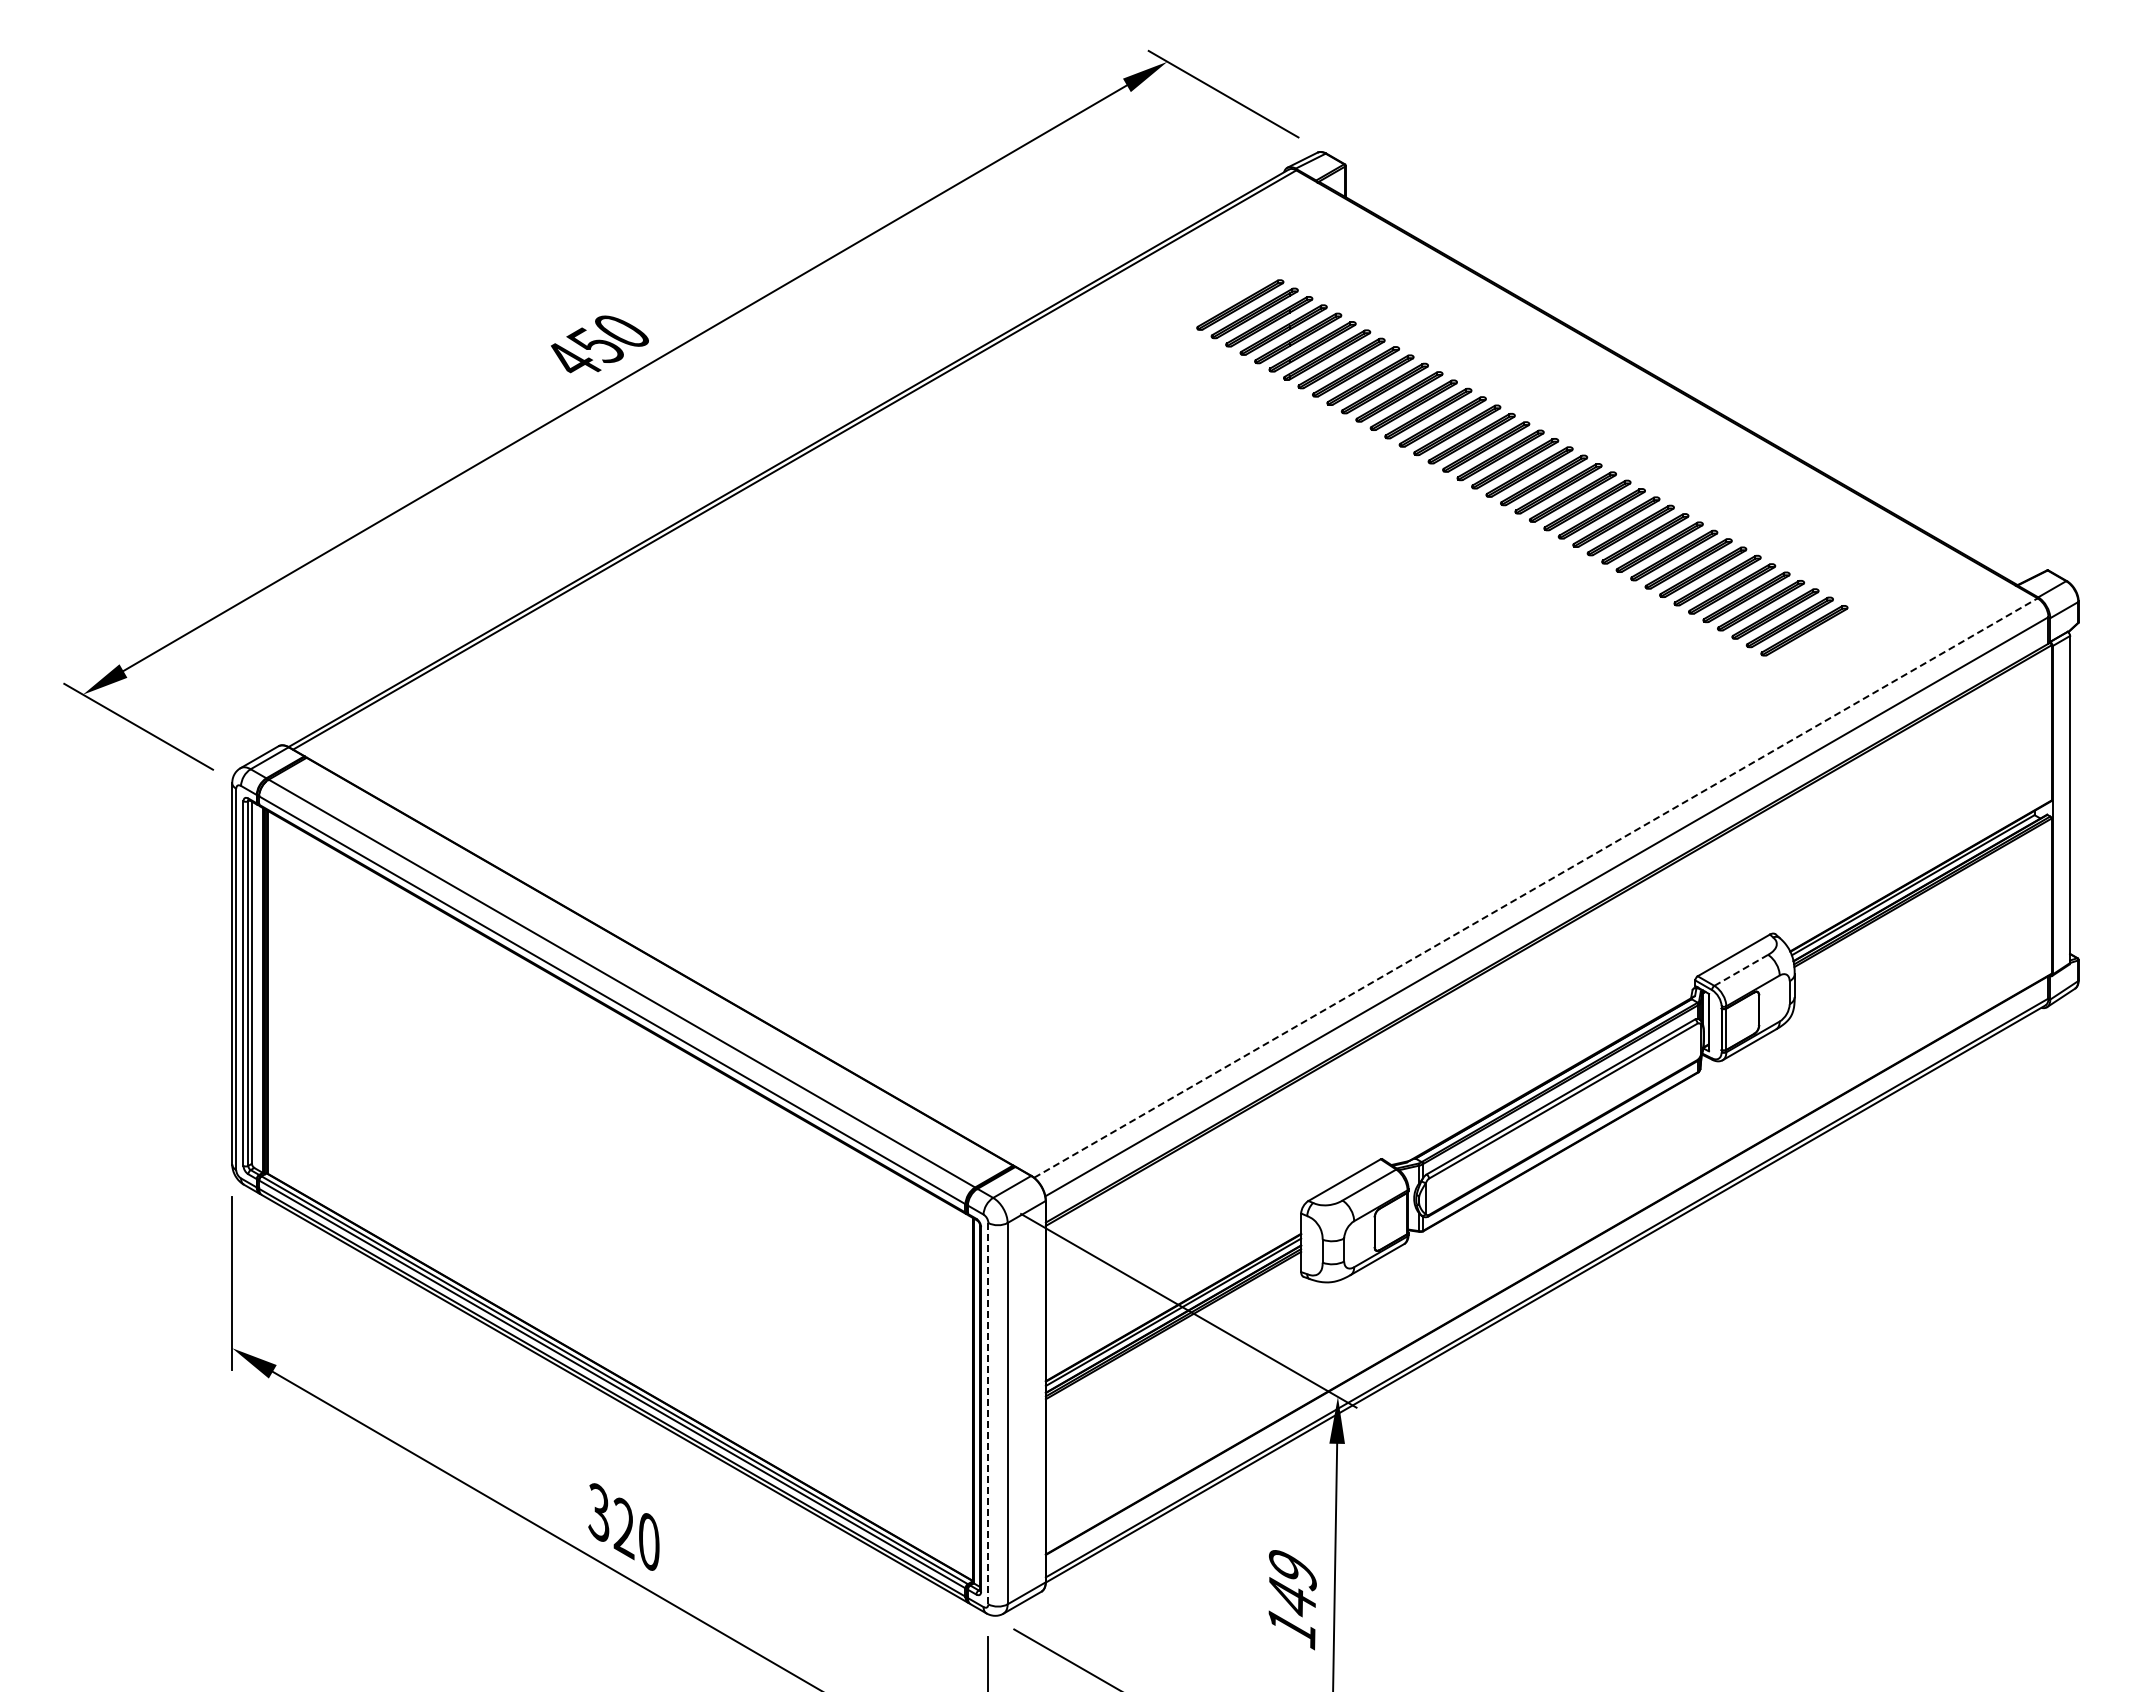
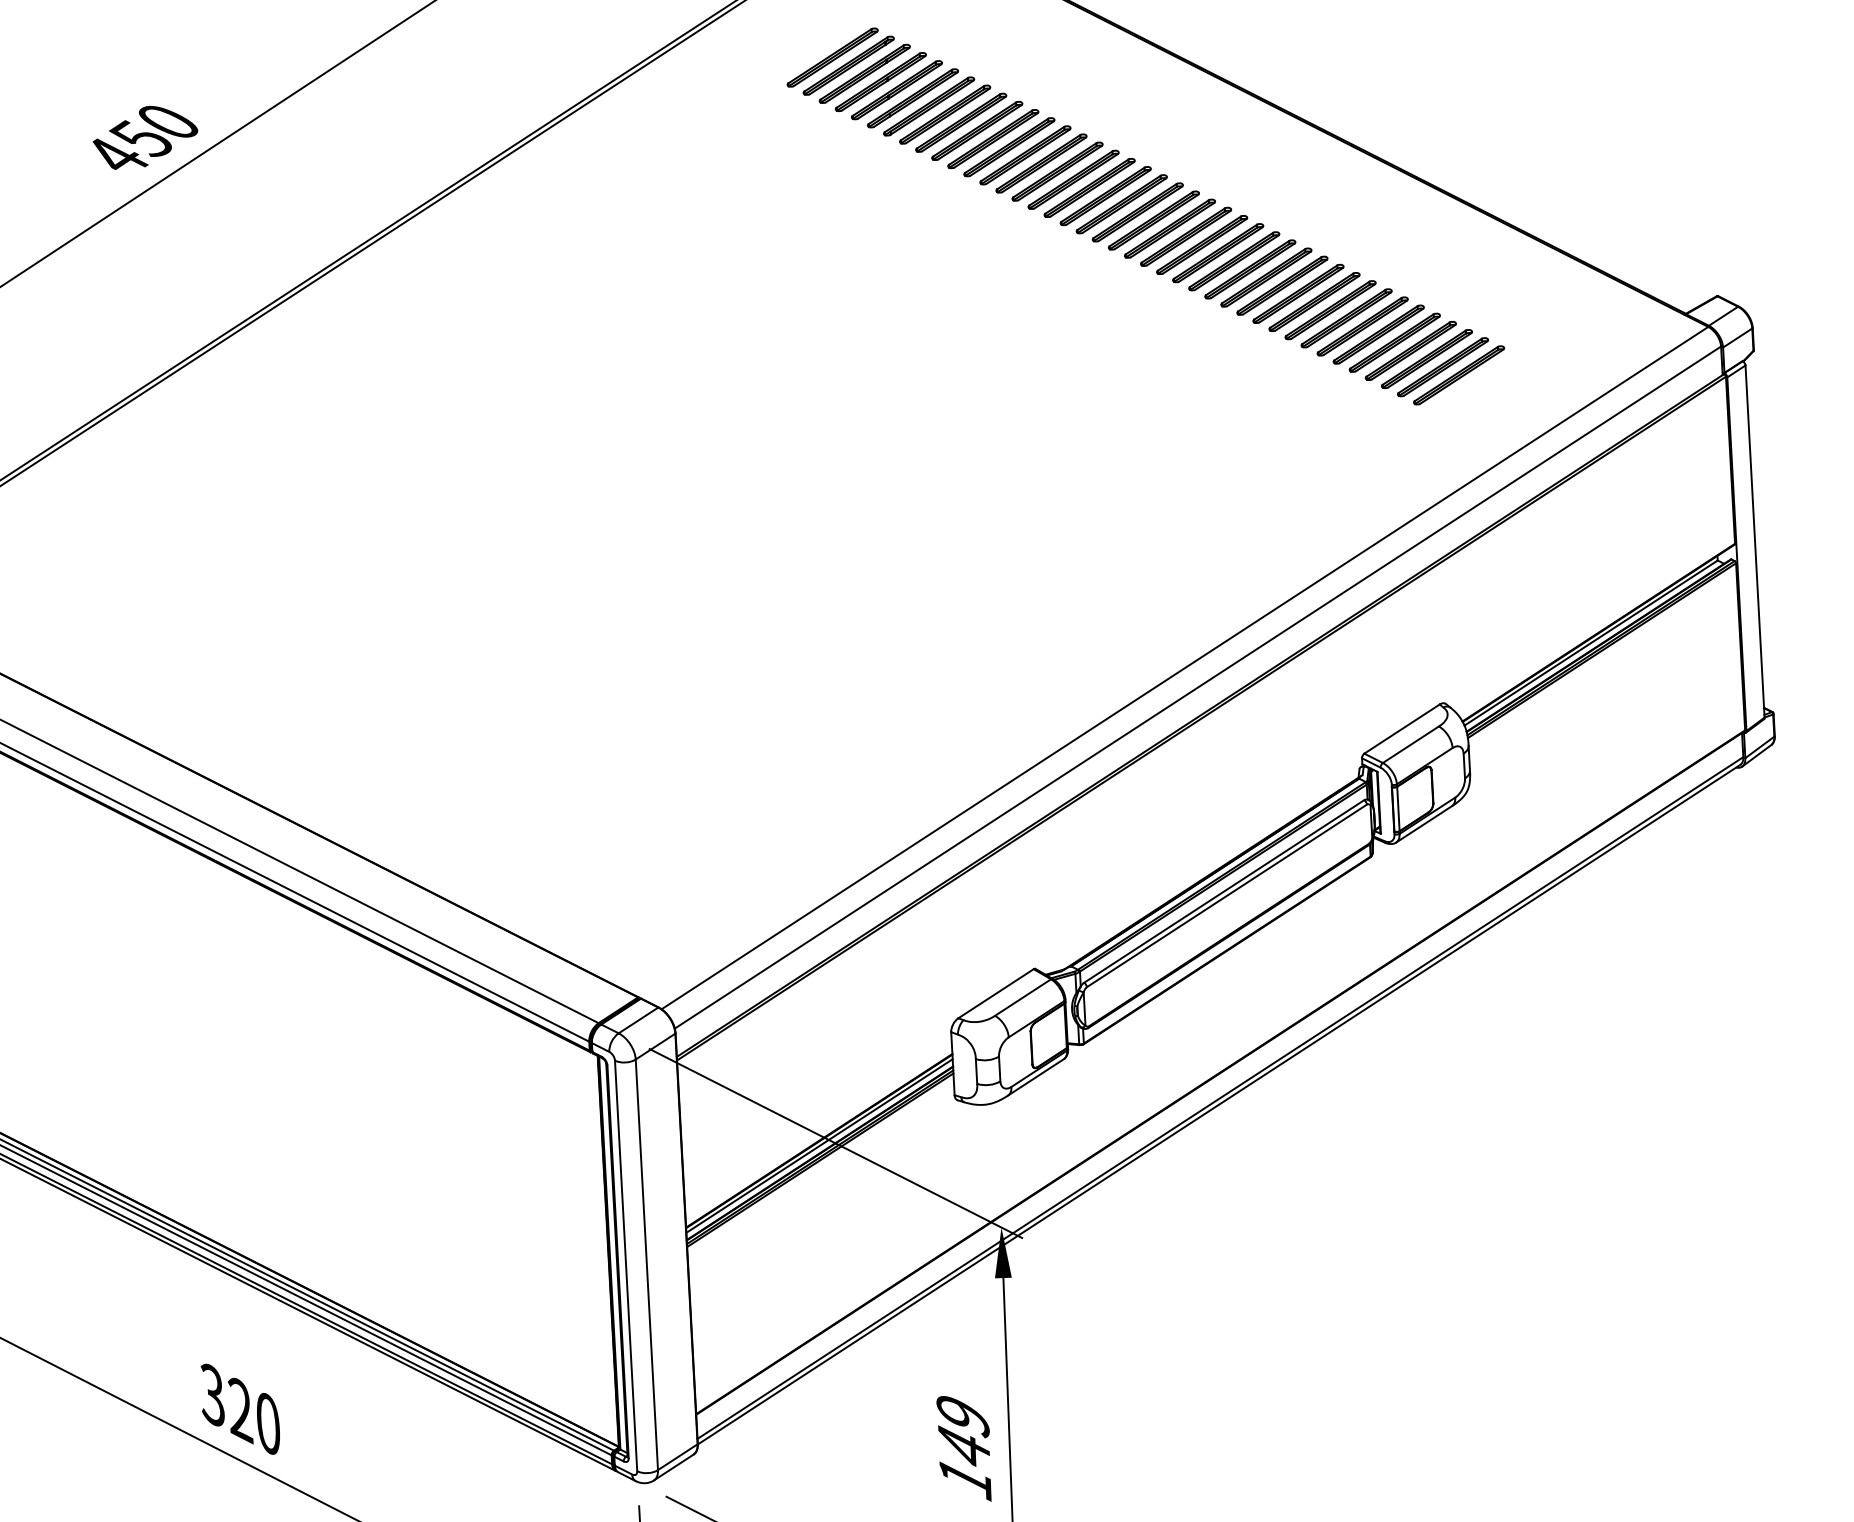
line: (1536, 887) -> (1185, 667), dashed -> solid
line: (1740, 970) -> (1410, 744), dashed -> solid
line: (988, 1413) -> (626, 1265), dashed -> solid

